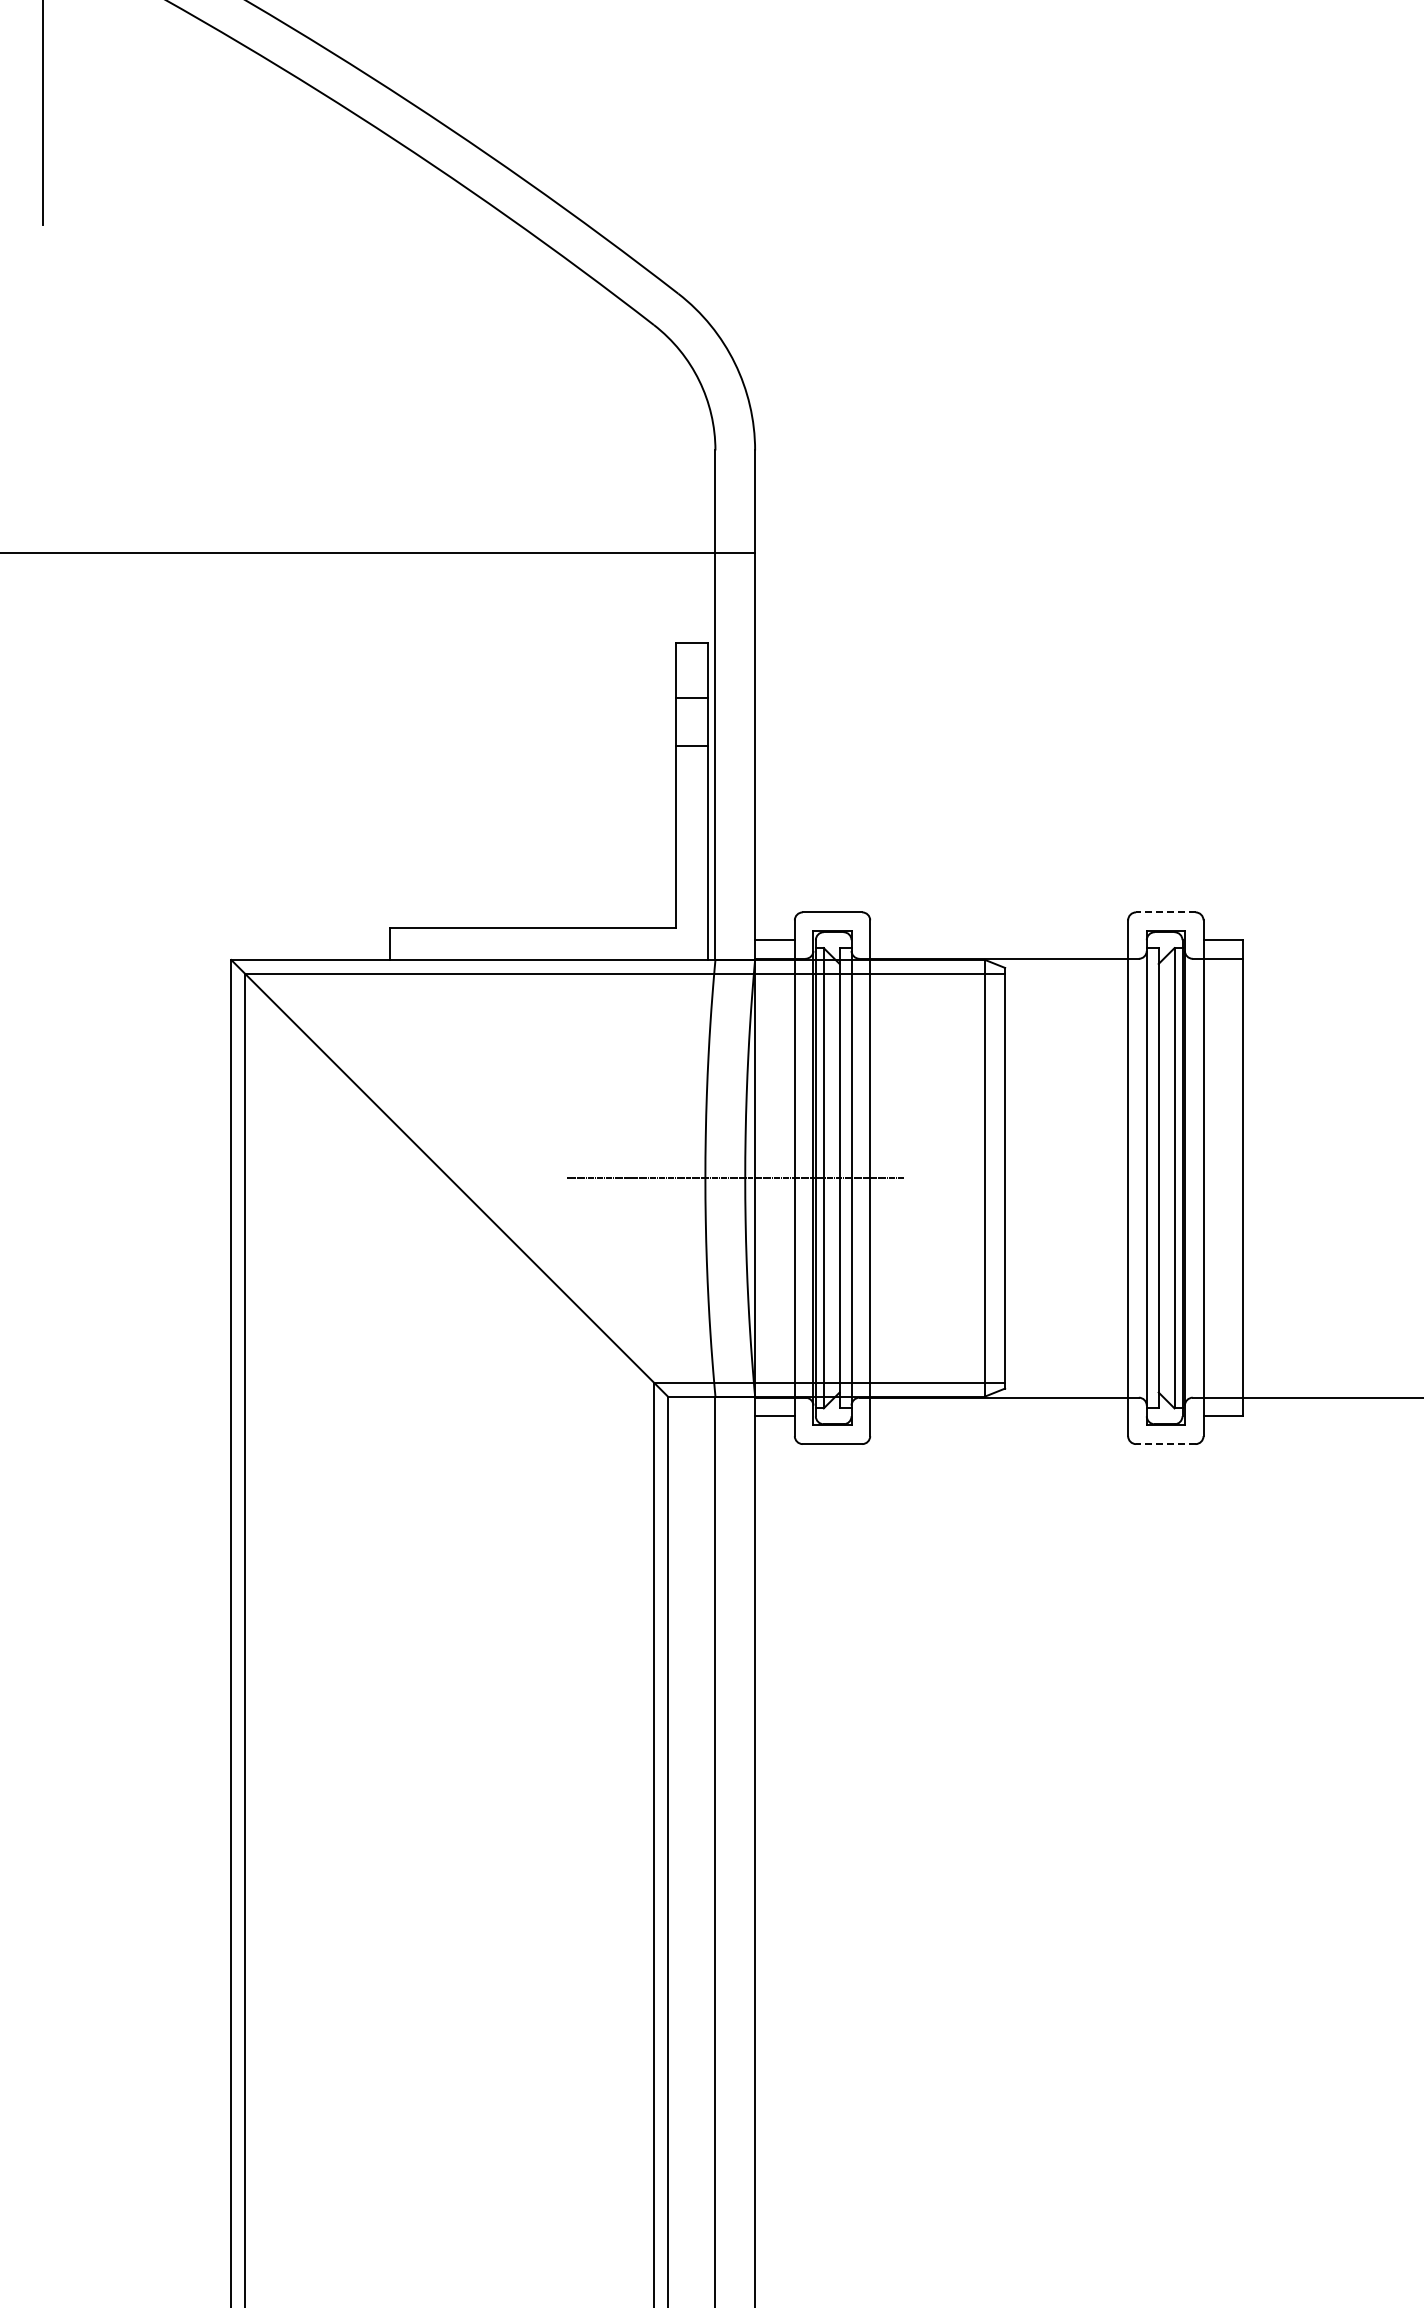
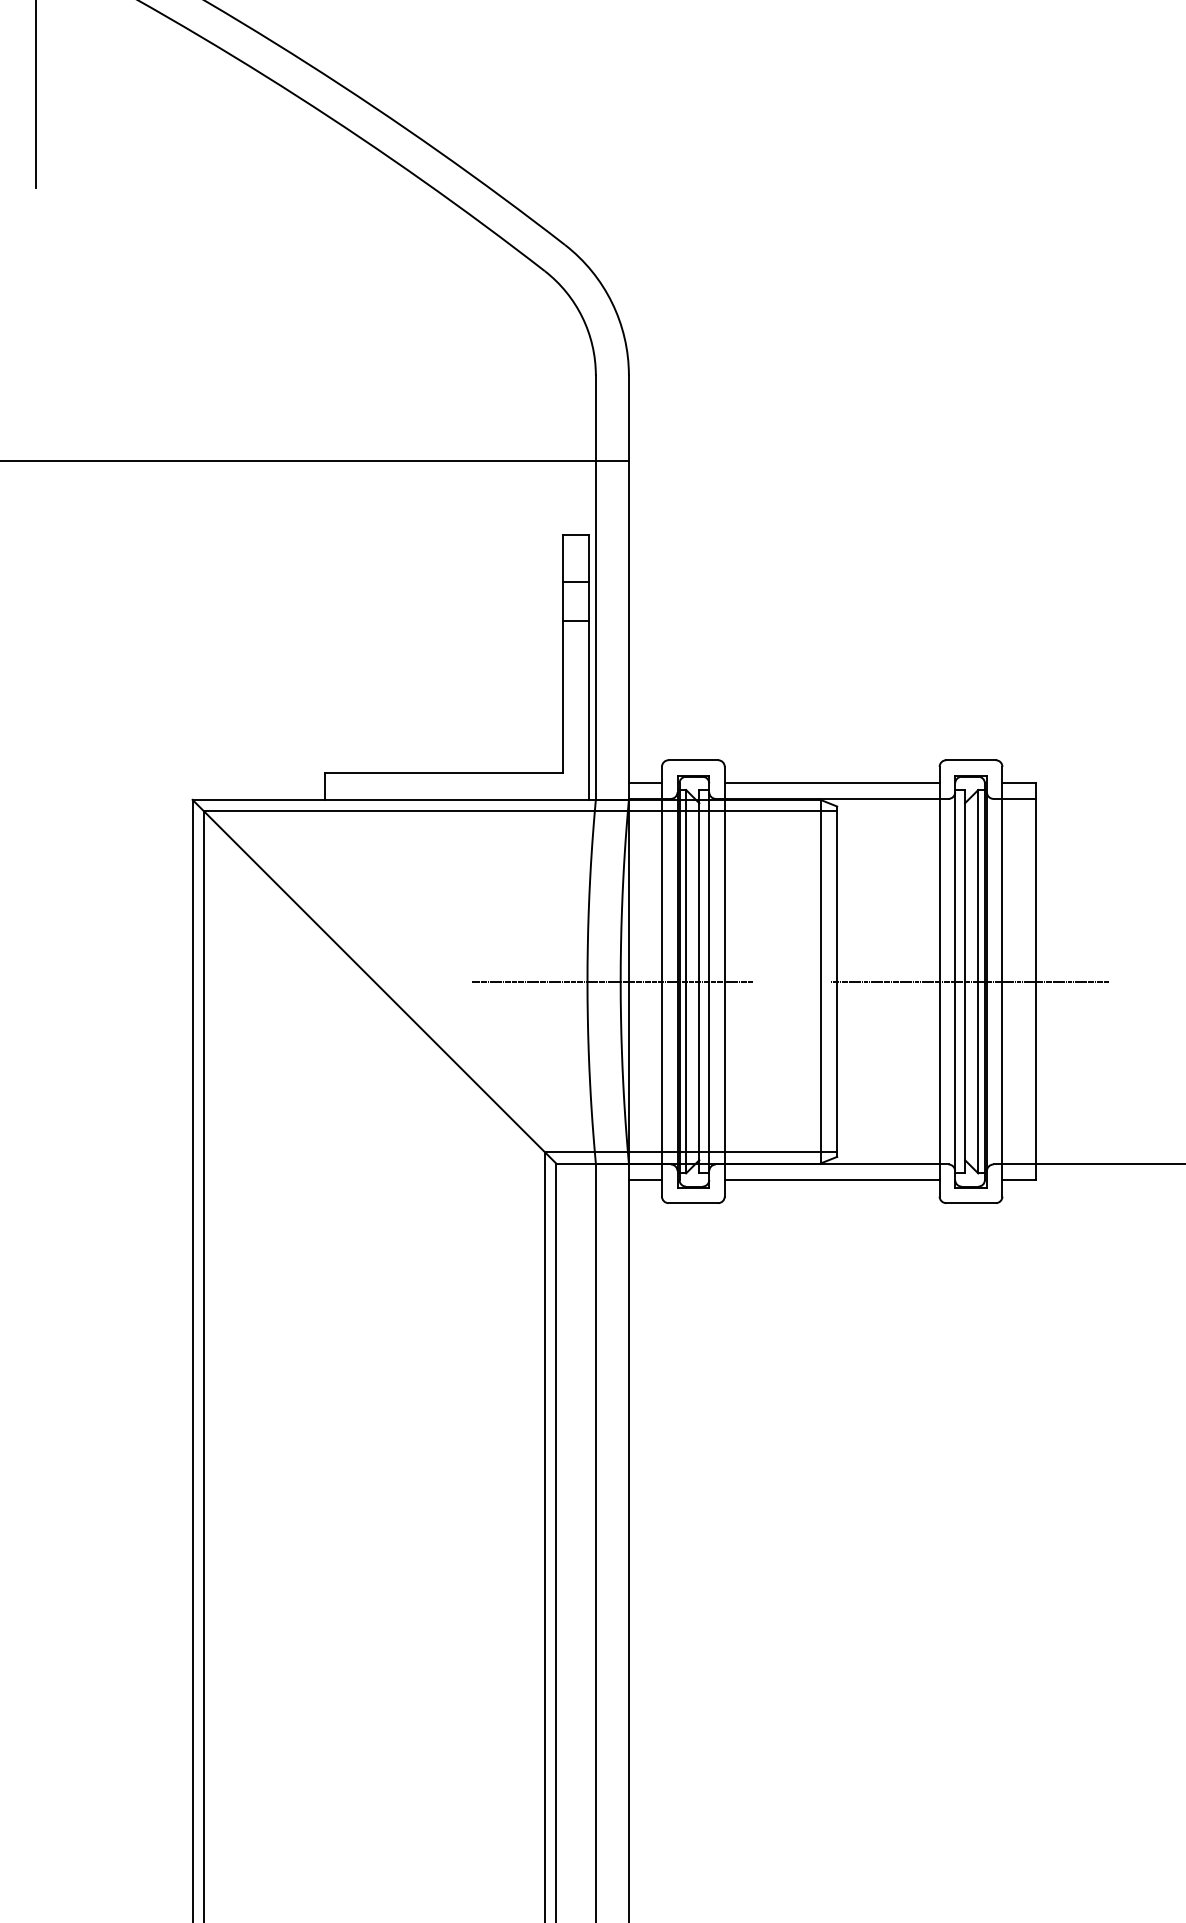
line: (1165, 912) -> (970, 760), dashed -> solid
line: (999, 940) -> (832, 783), added
line: (1164, 1178) -> (969, 981), added
line: (999, 1416) -> (832, 1180), added
line: (1165, 1444) -> (970, 1203), dashed -> solid

